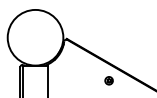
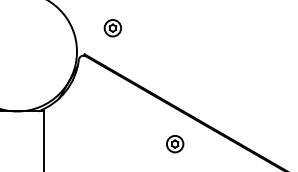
part: (79, 26) -> (111, 27), added

